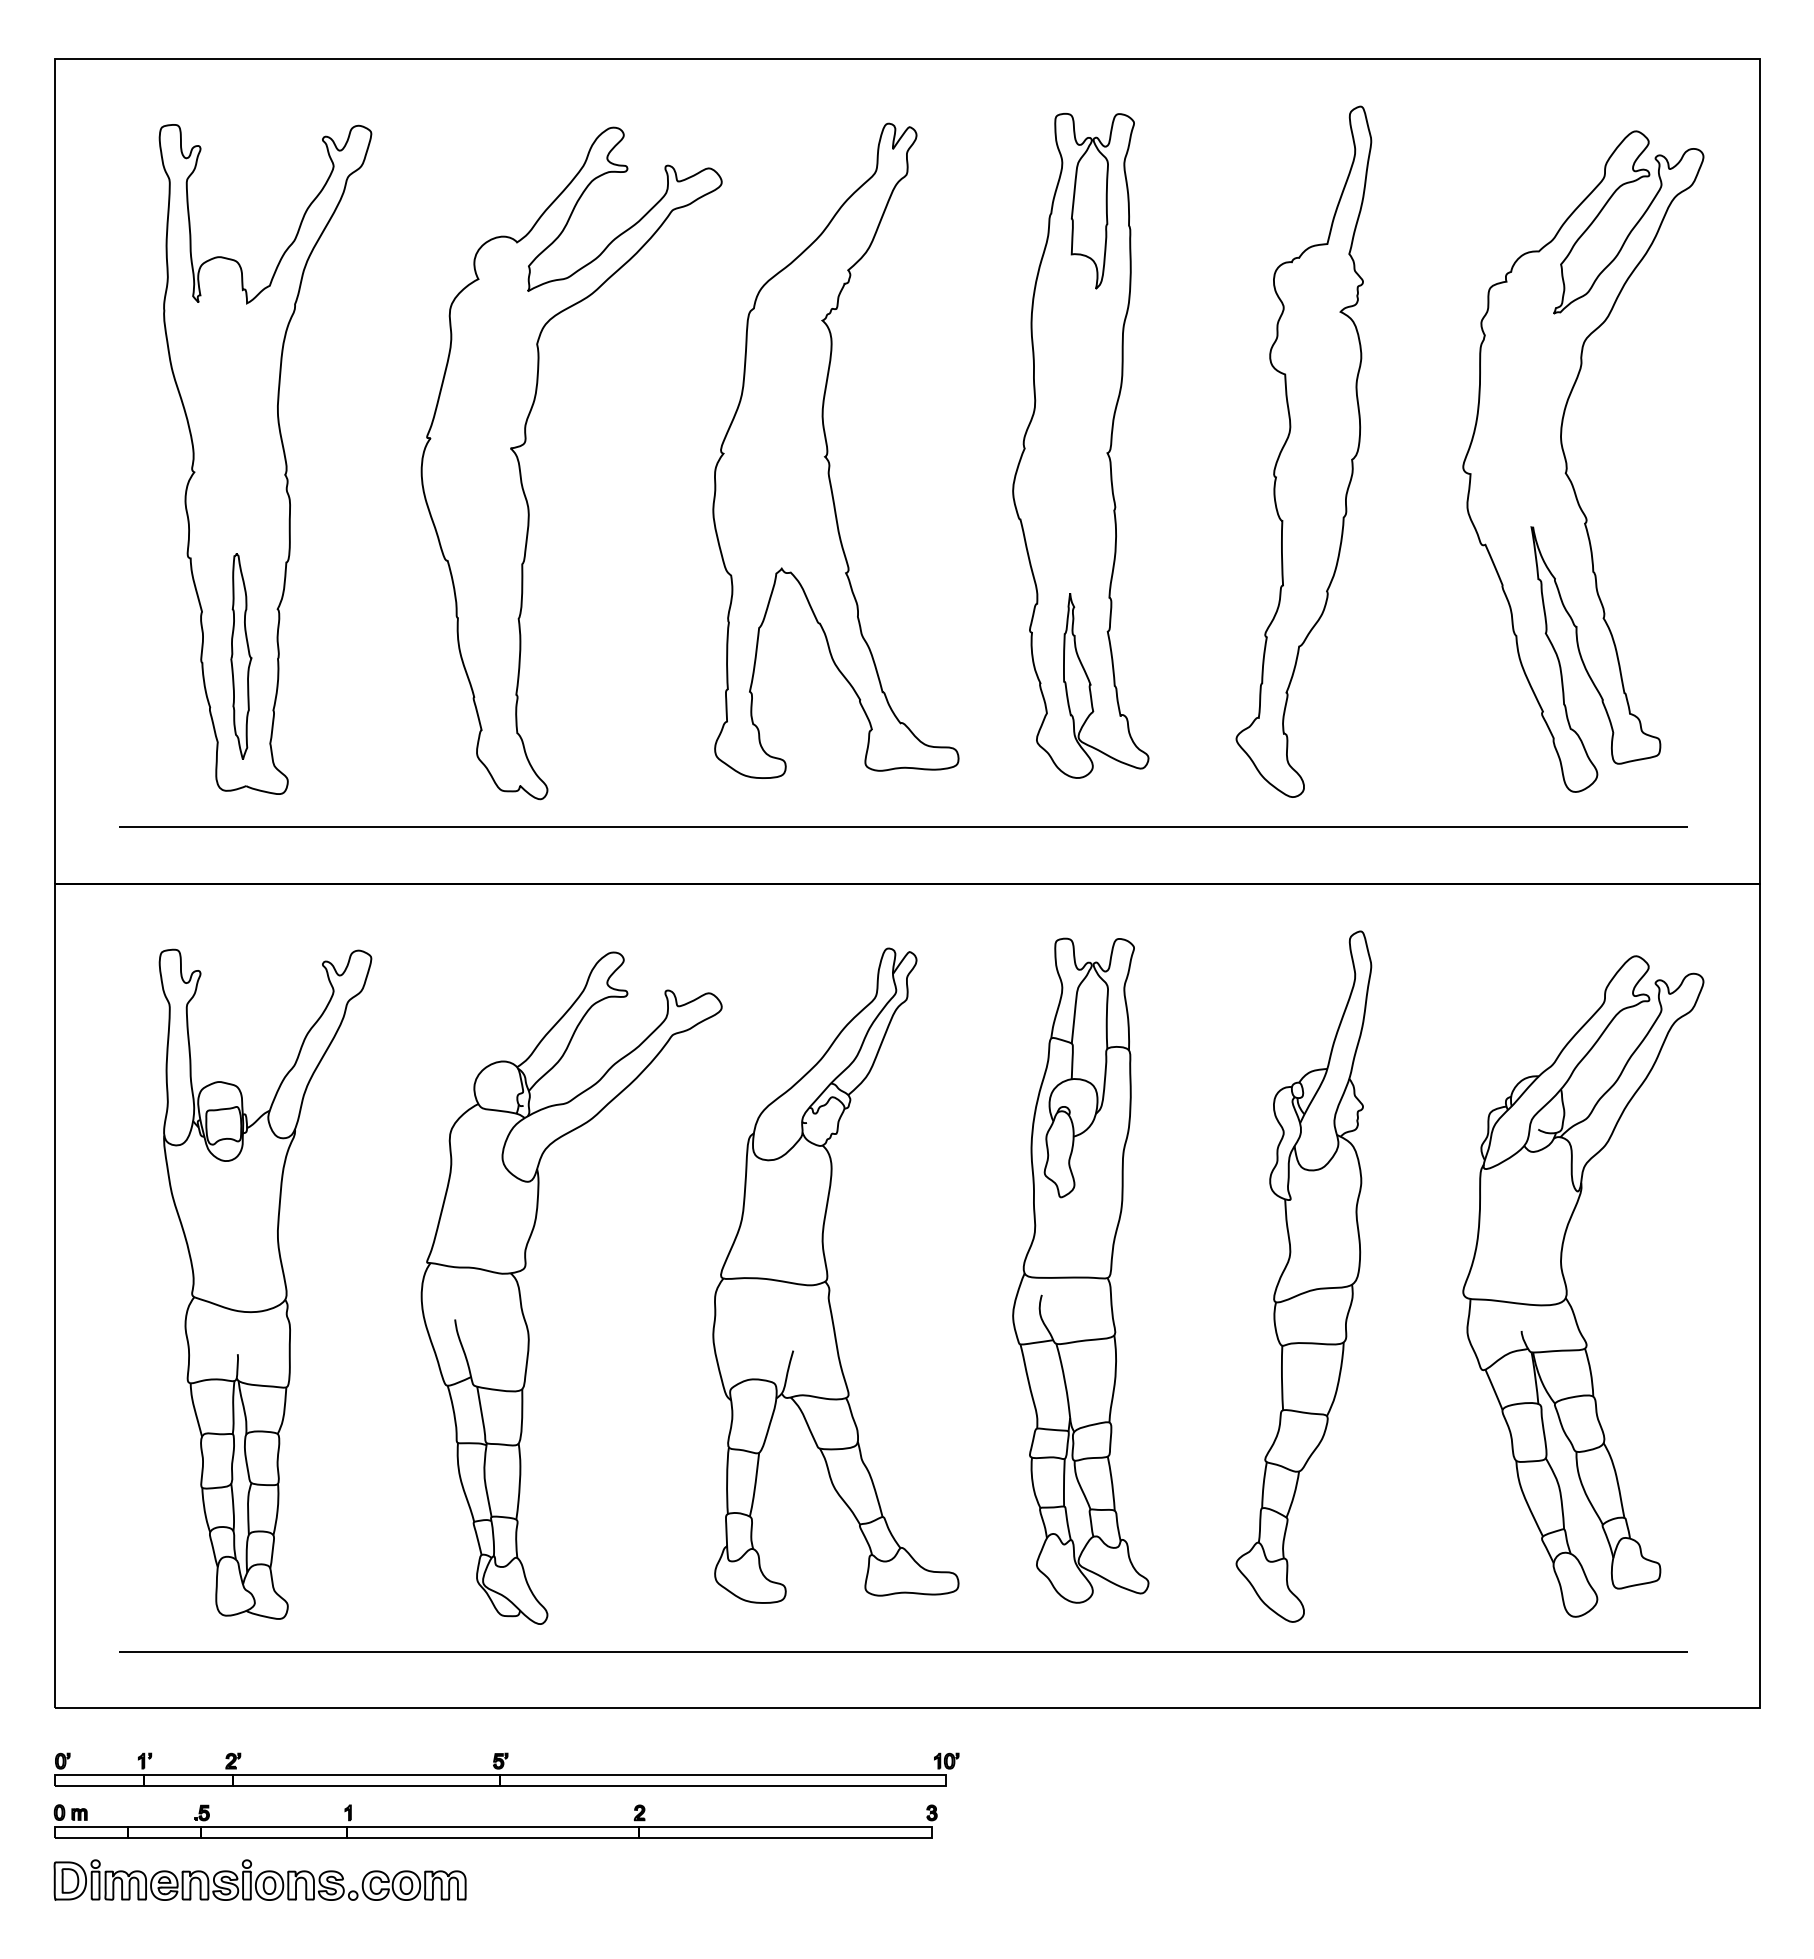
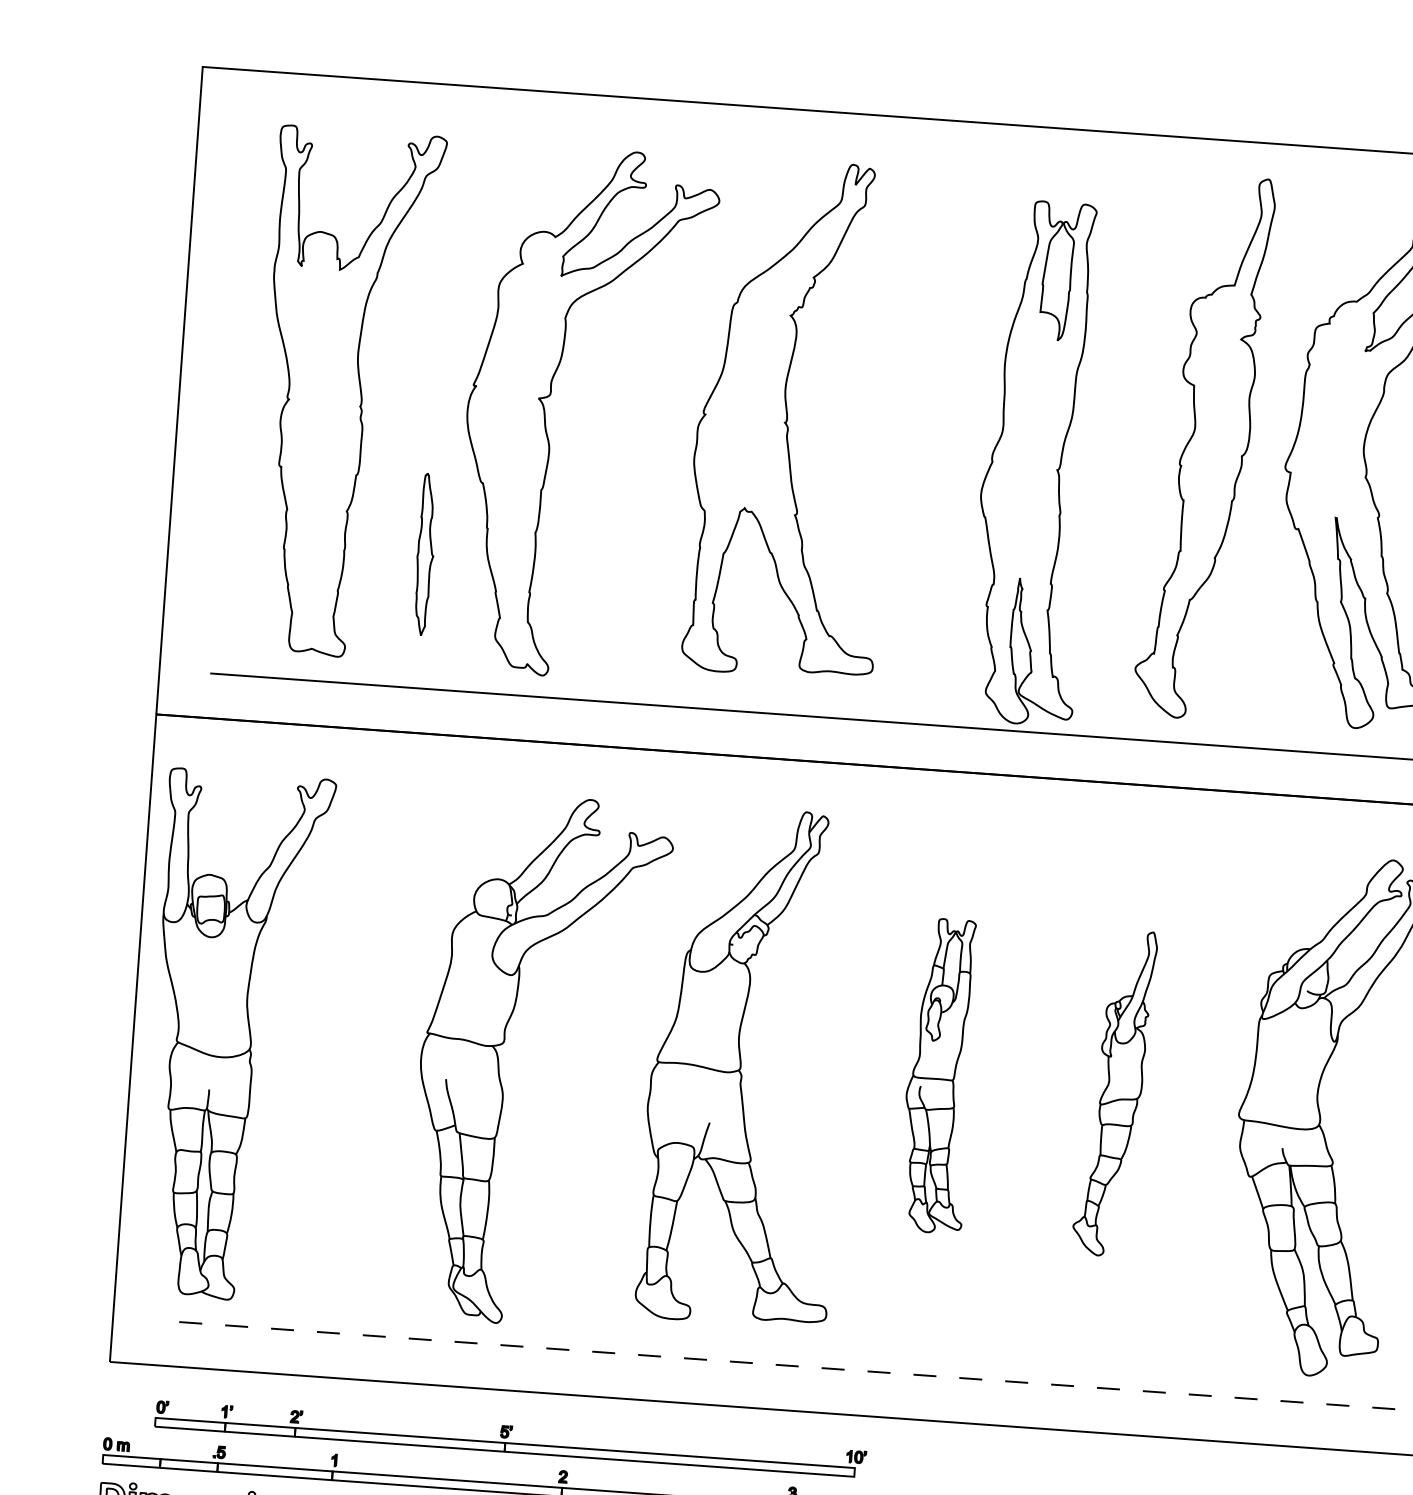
part: (1080, 445) -> (1036, 462), moved
part: (1303, 451) -> (1204, 447), moved
part: (241, 656) -> (425, 554), moved
part: (1080, 1270) -> (939, 1075), size x0.6
part: (1303, 1276) -> (1114, 1093), size x0.6
part: (265, 1283) -> (234, 1035), moved
line: (903, 1651) -> (779, 1364), solid -> dashed
part: (506, 1769) -> (510, 1438), moved

